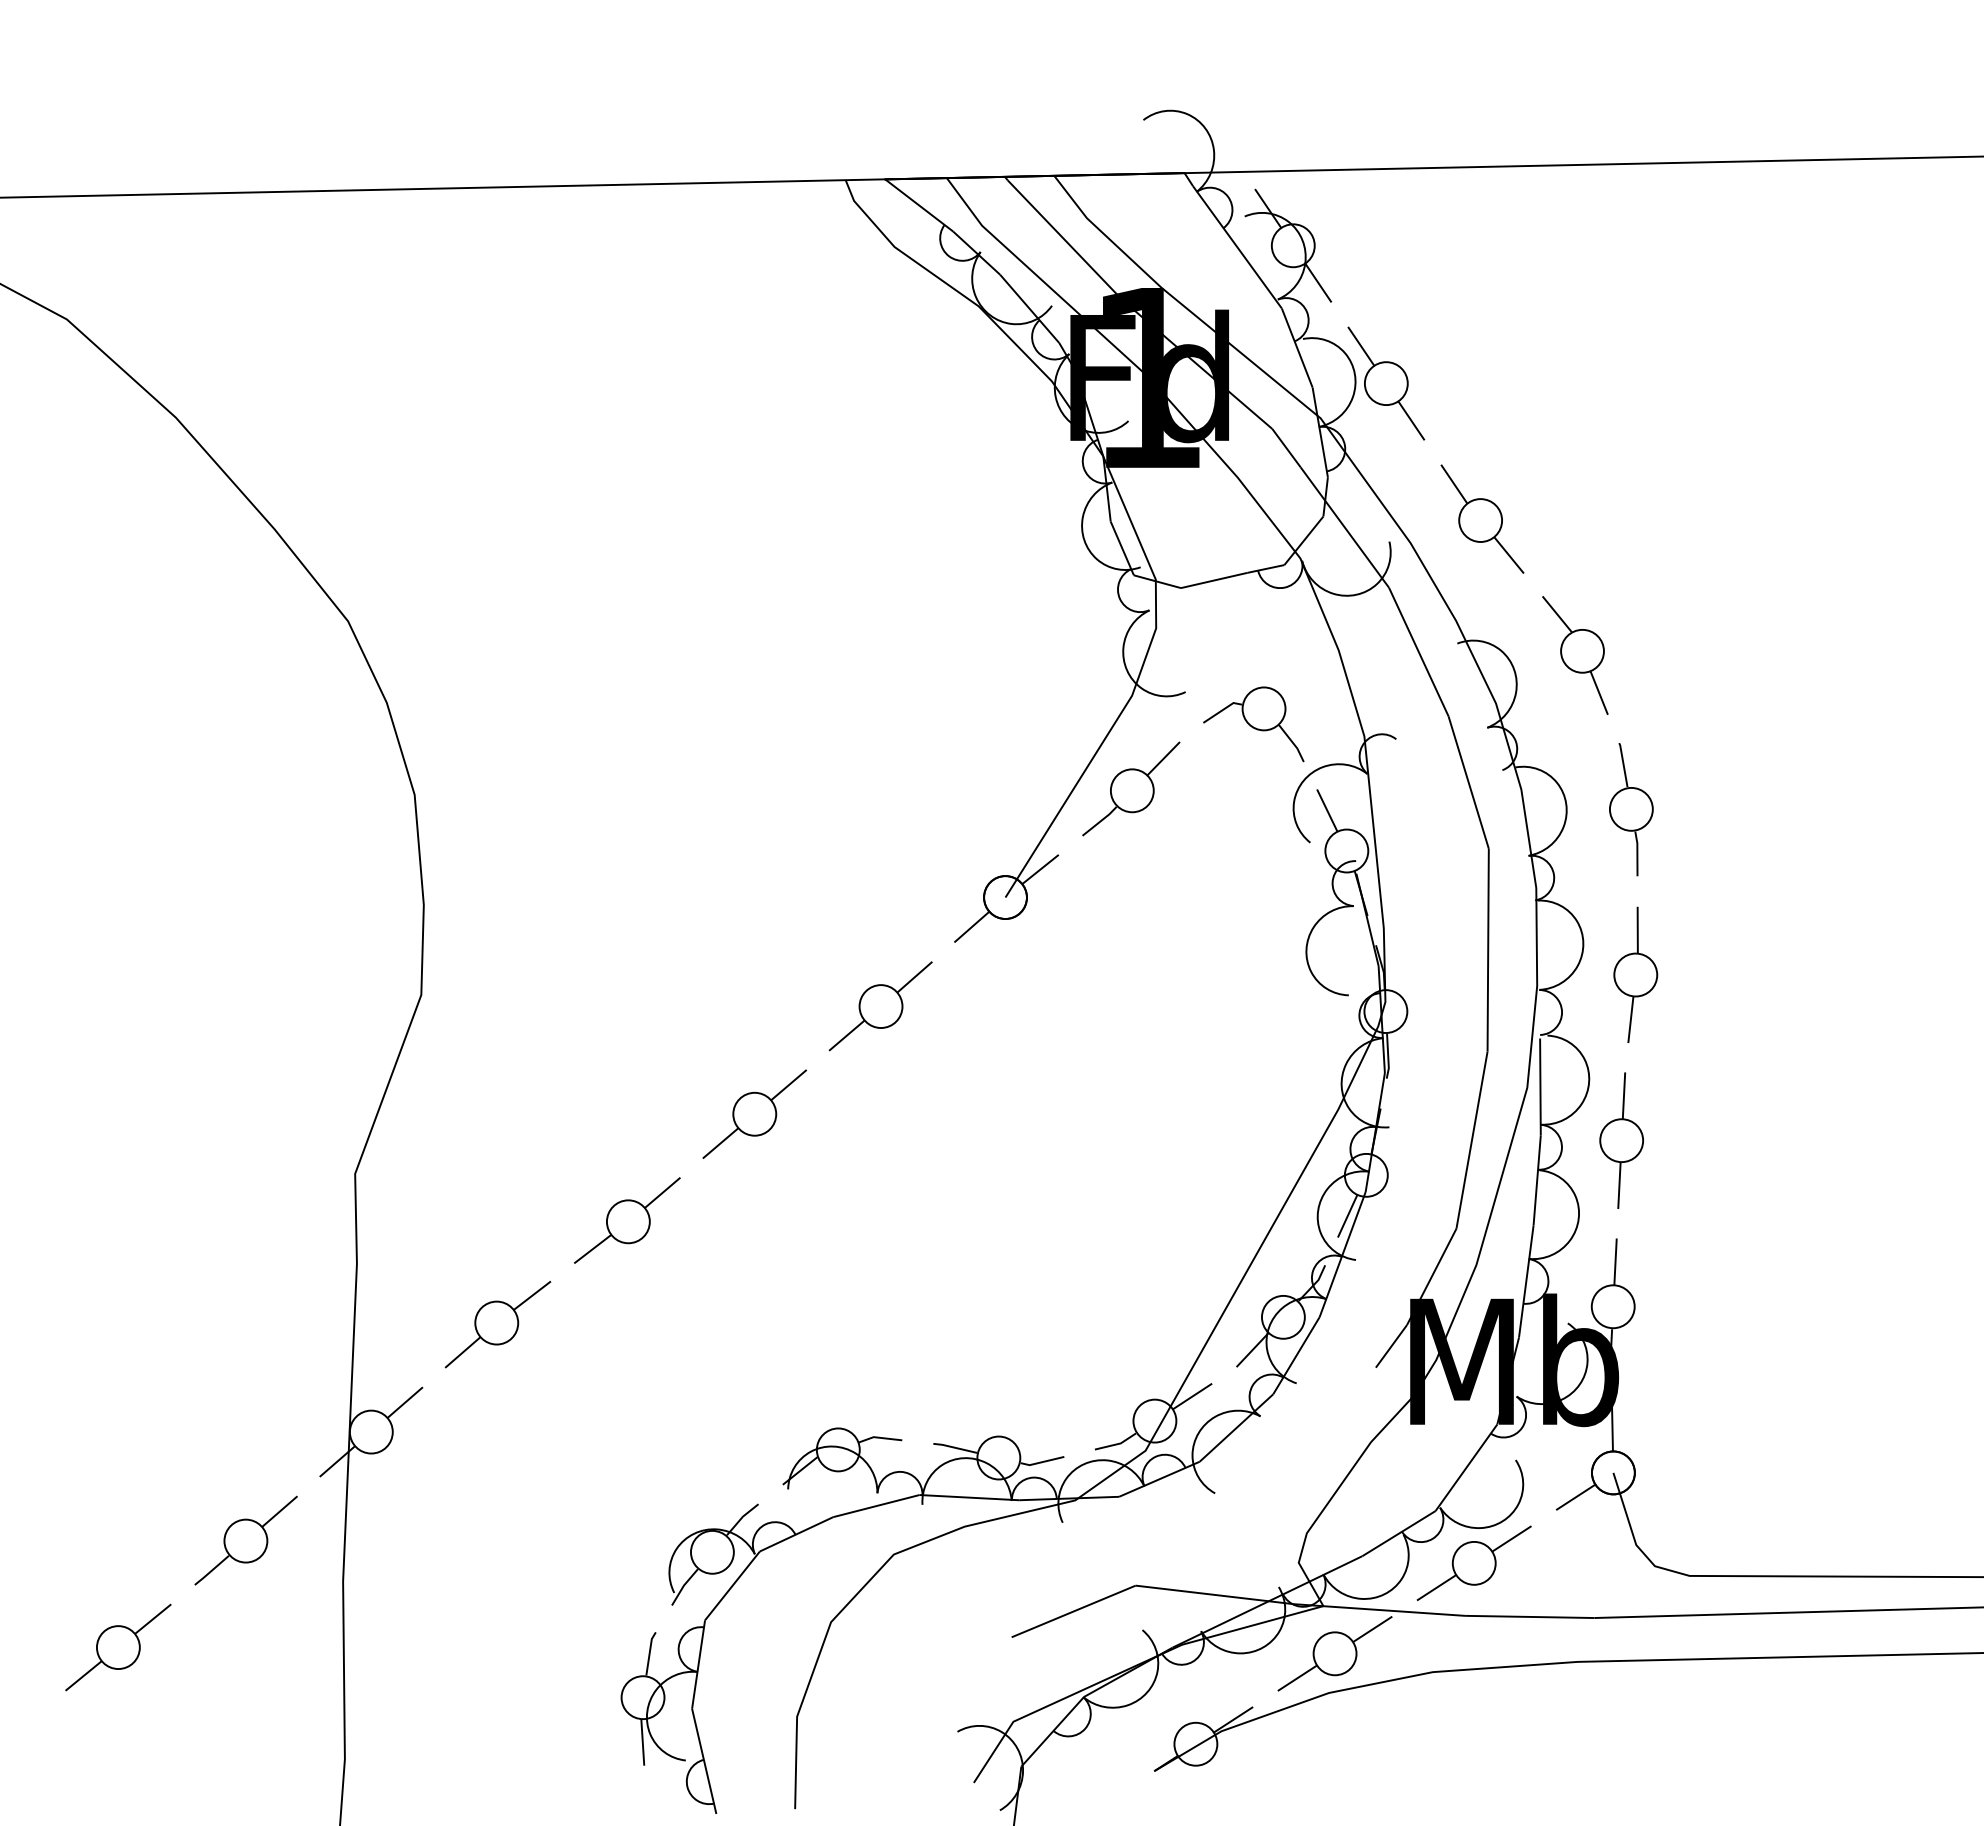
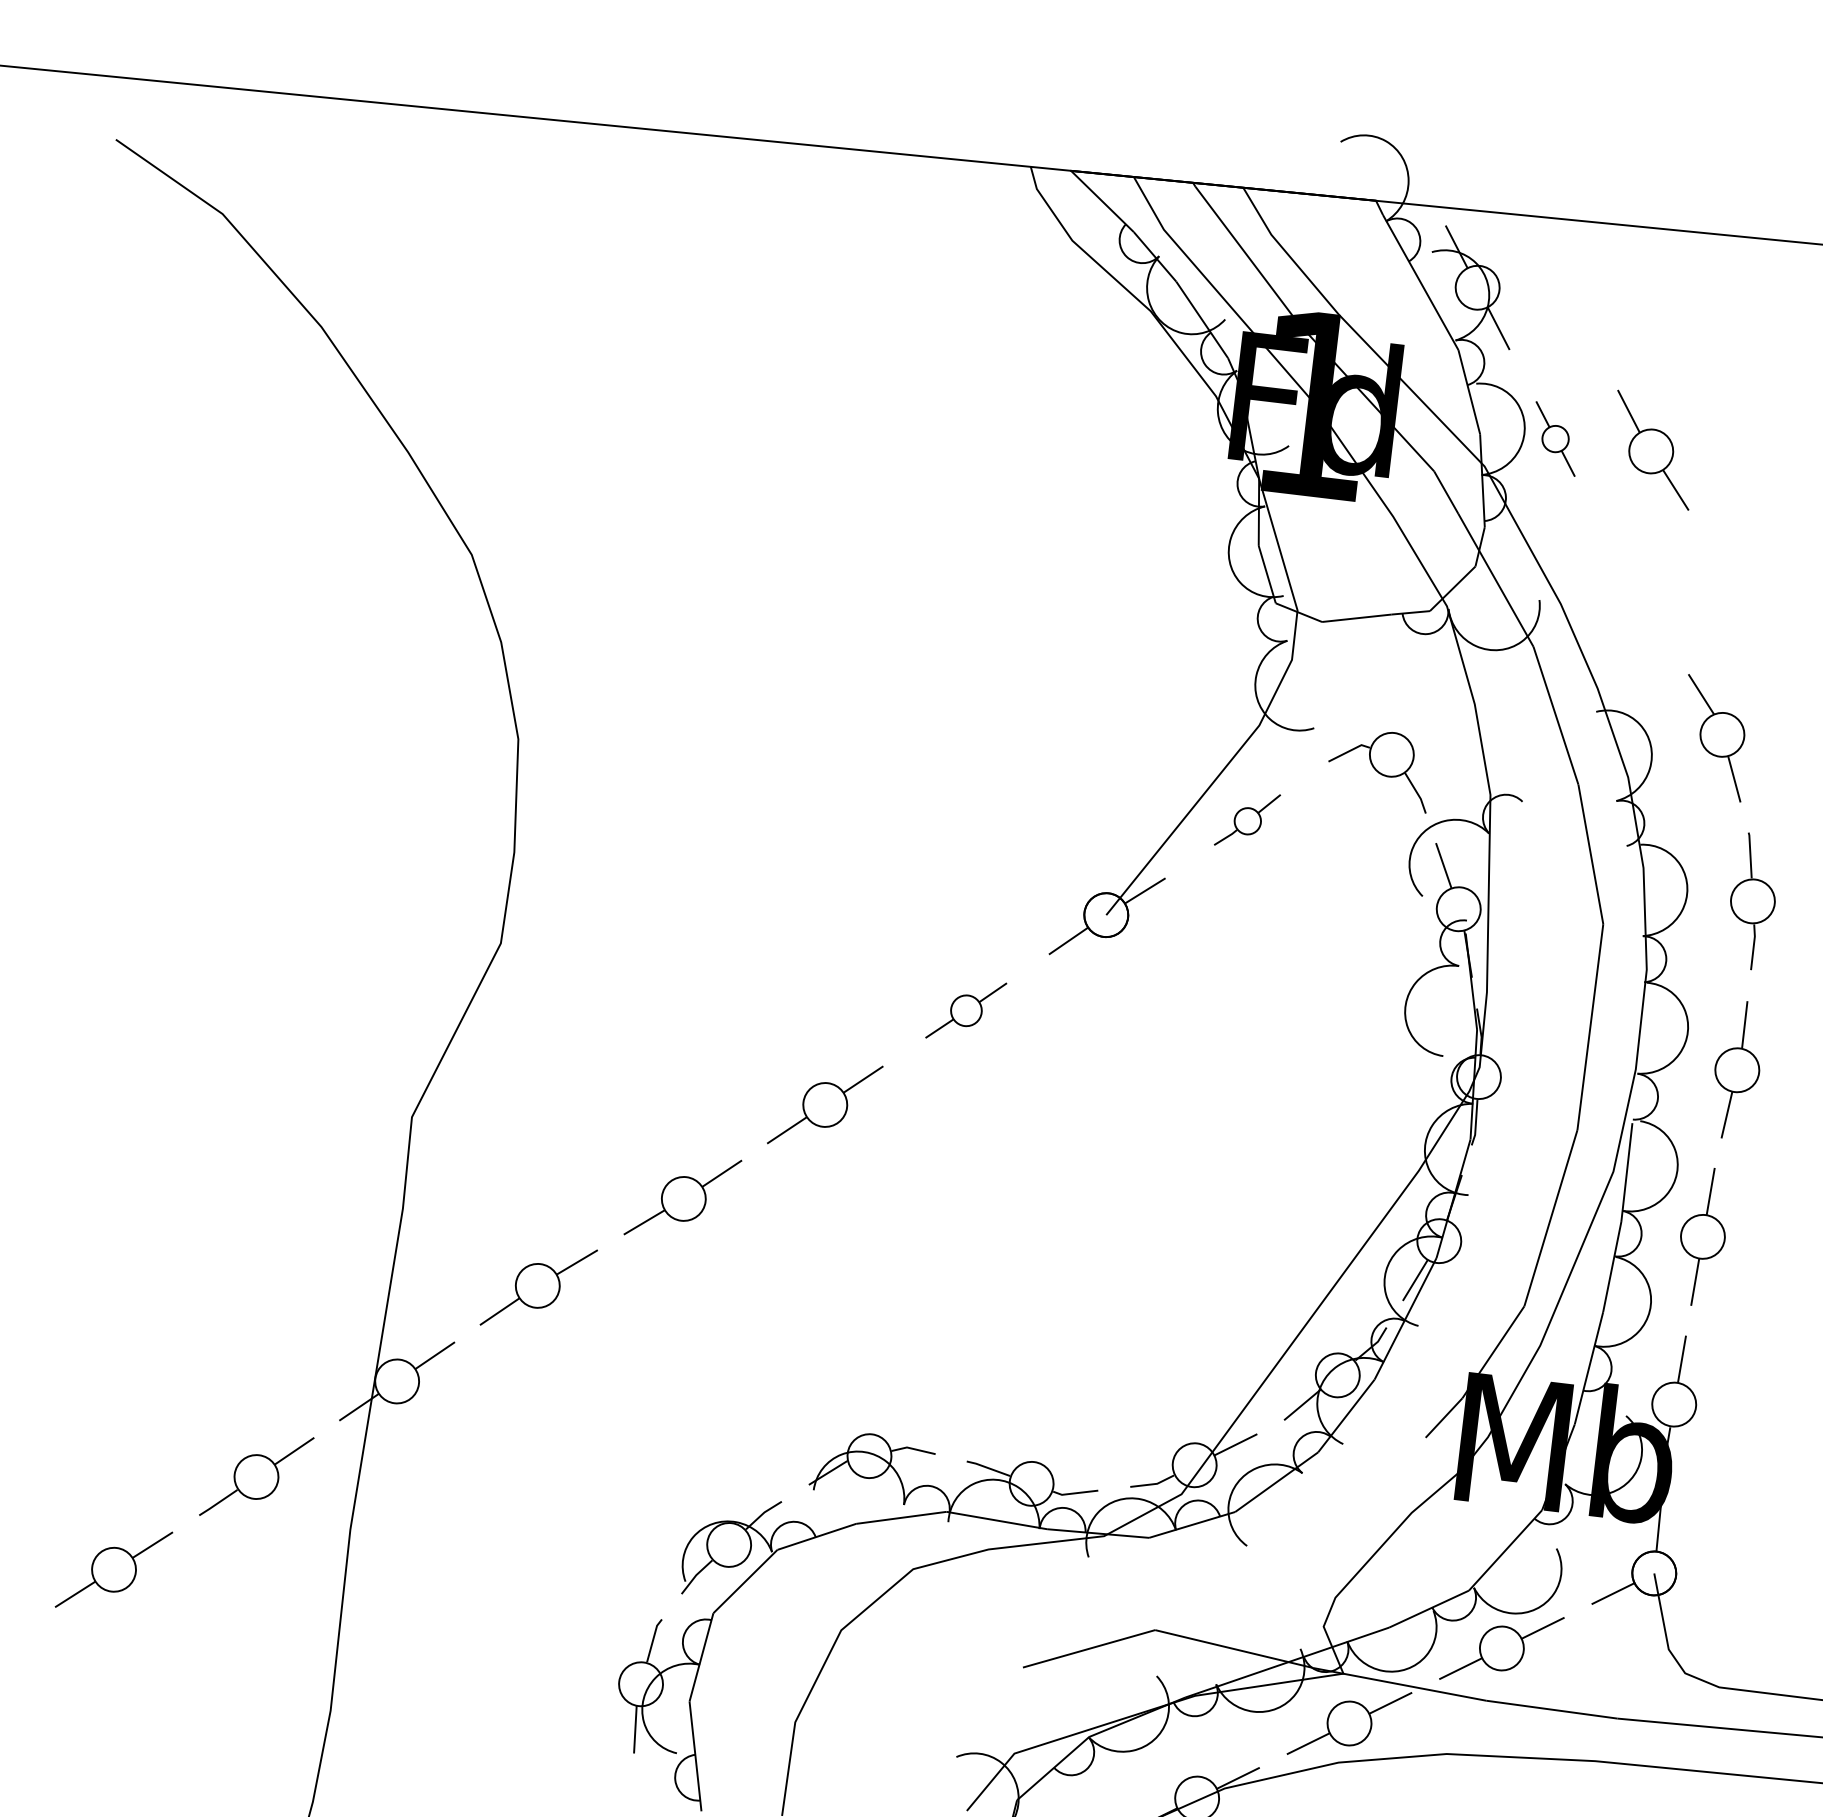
part: (1386, 383) -> (1555, 439), size x0.6
part: (1482, 518) -> (1653, 449), moved
part: (1131, 788) -> (1247, 819), size x0.6
part: (880, 1006) -> (966, 1010), size x0.7

